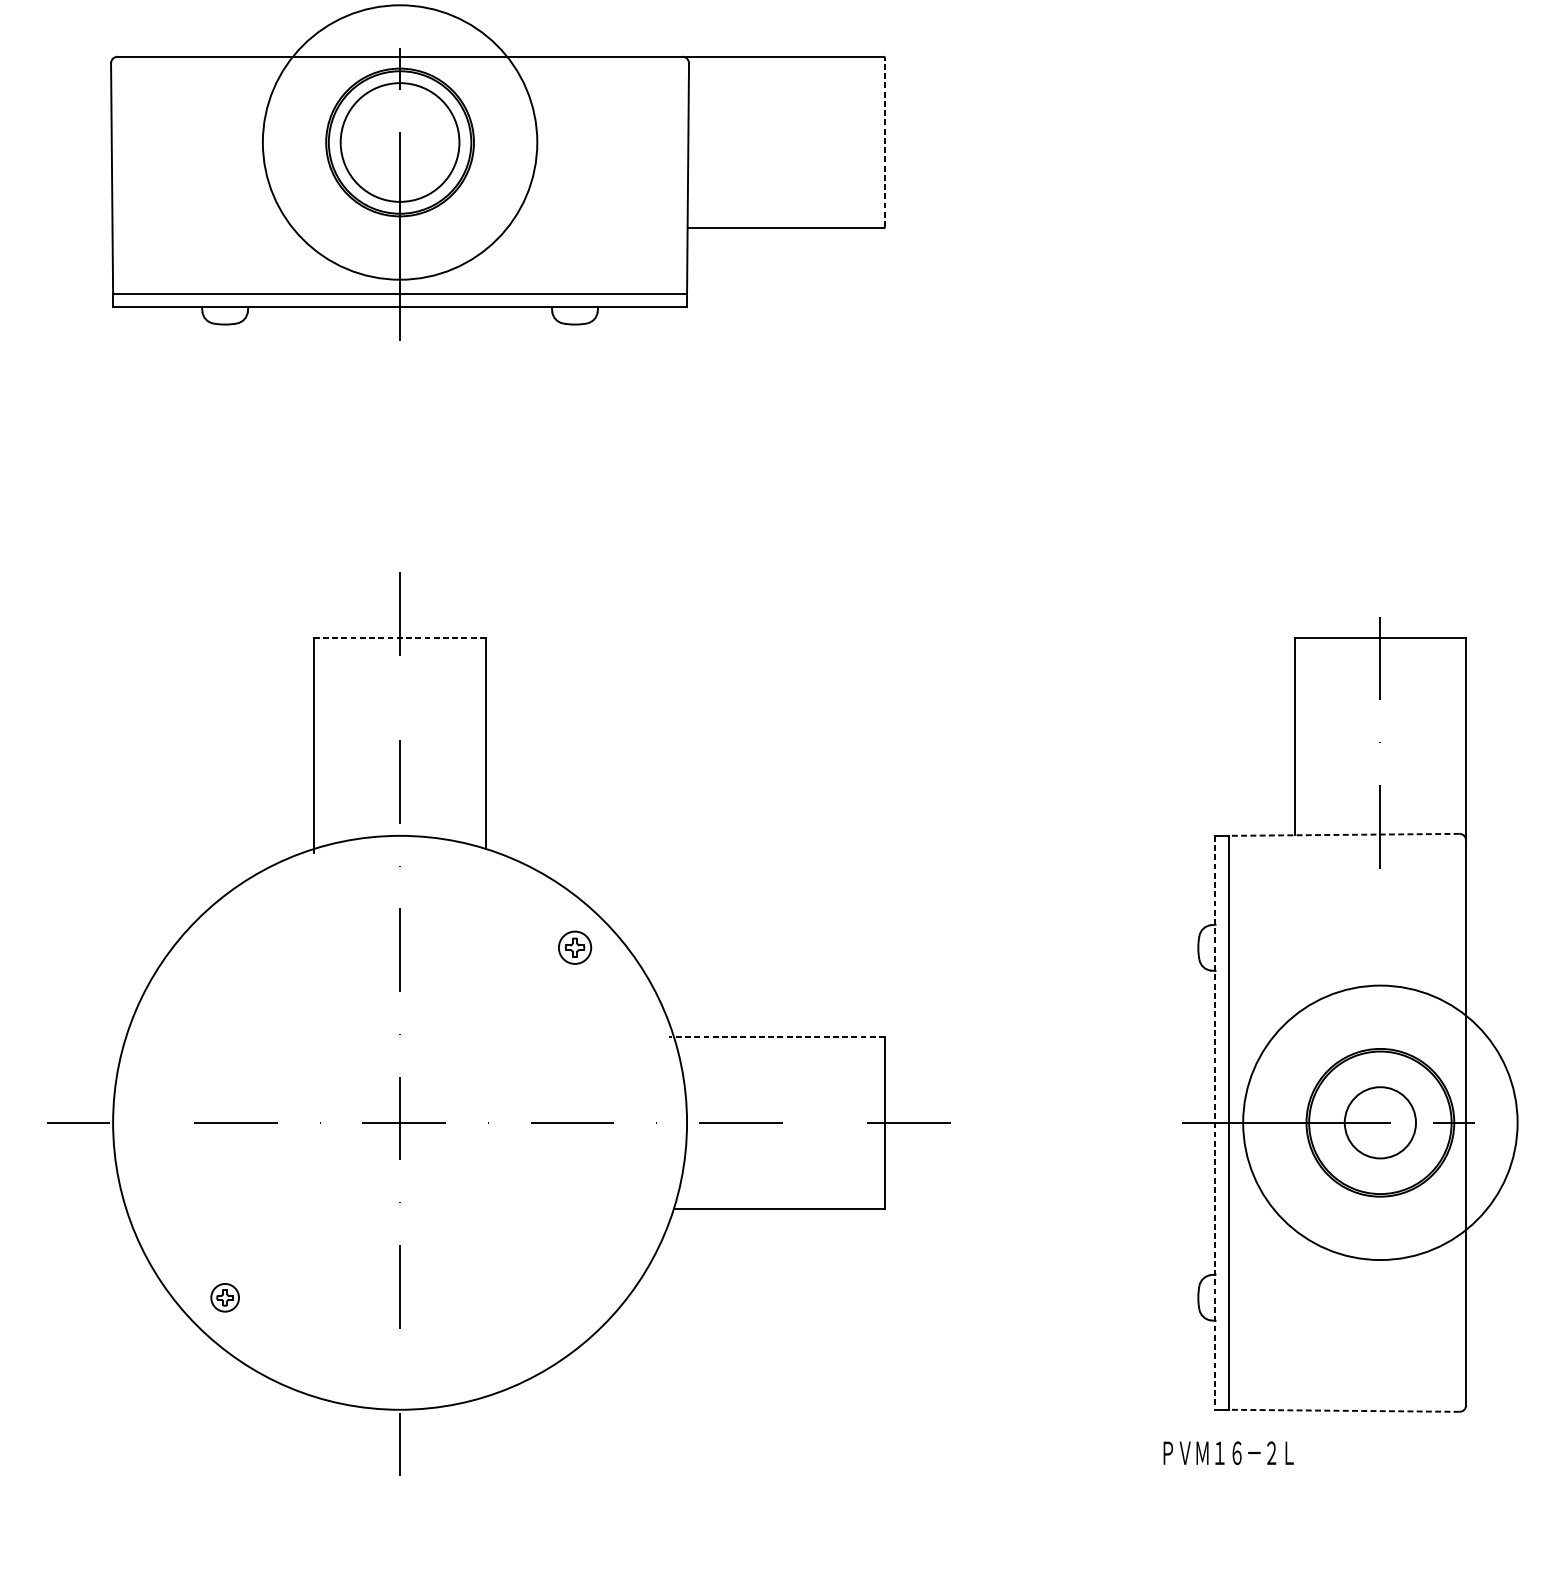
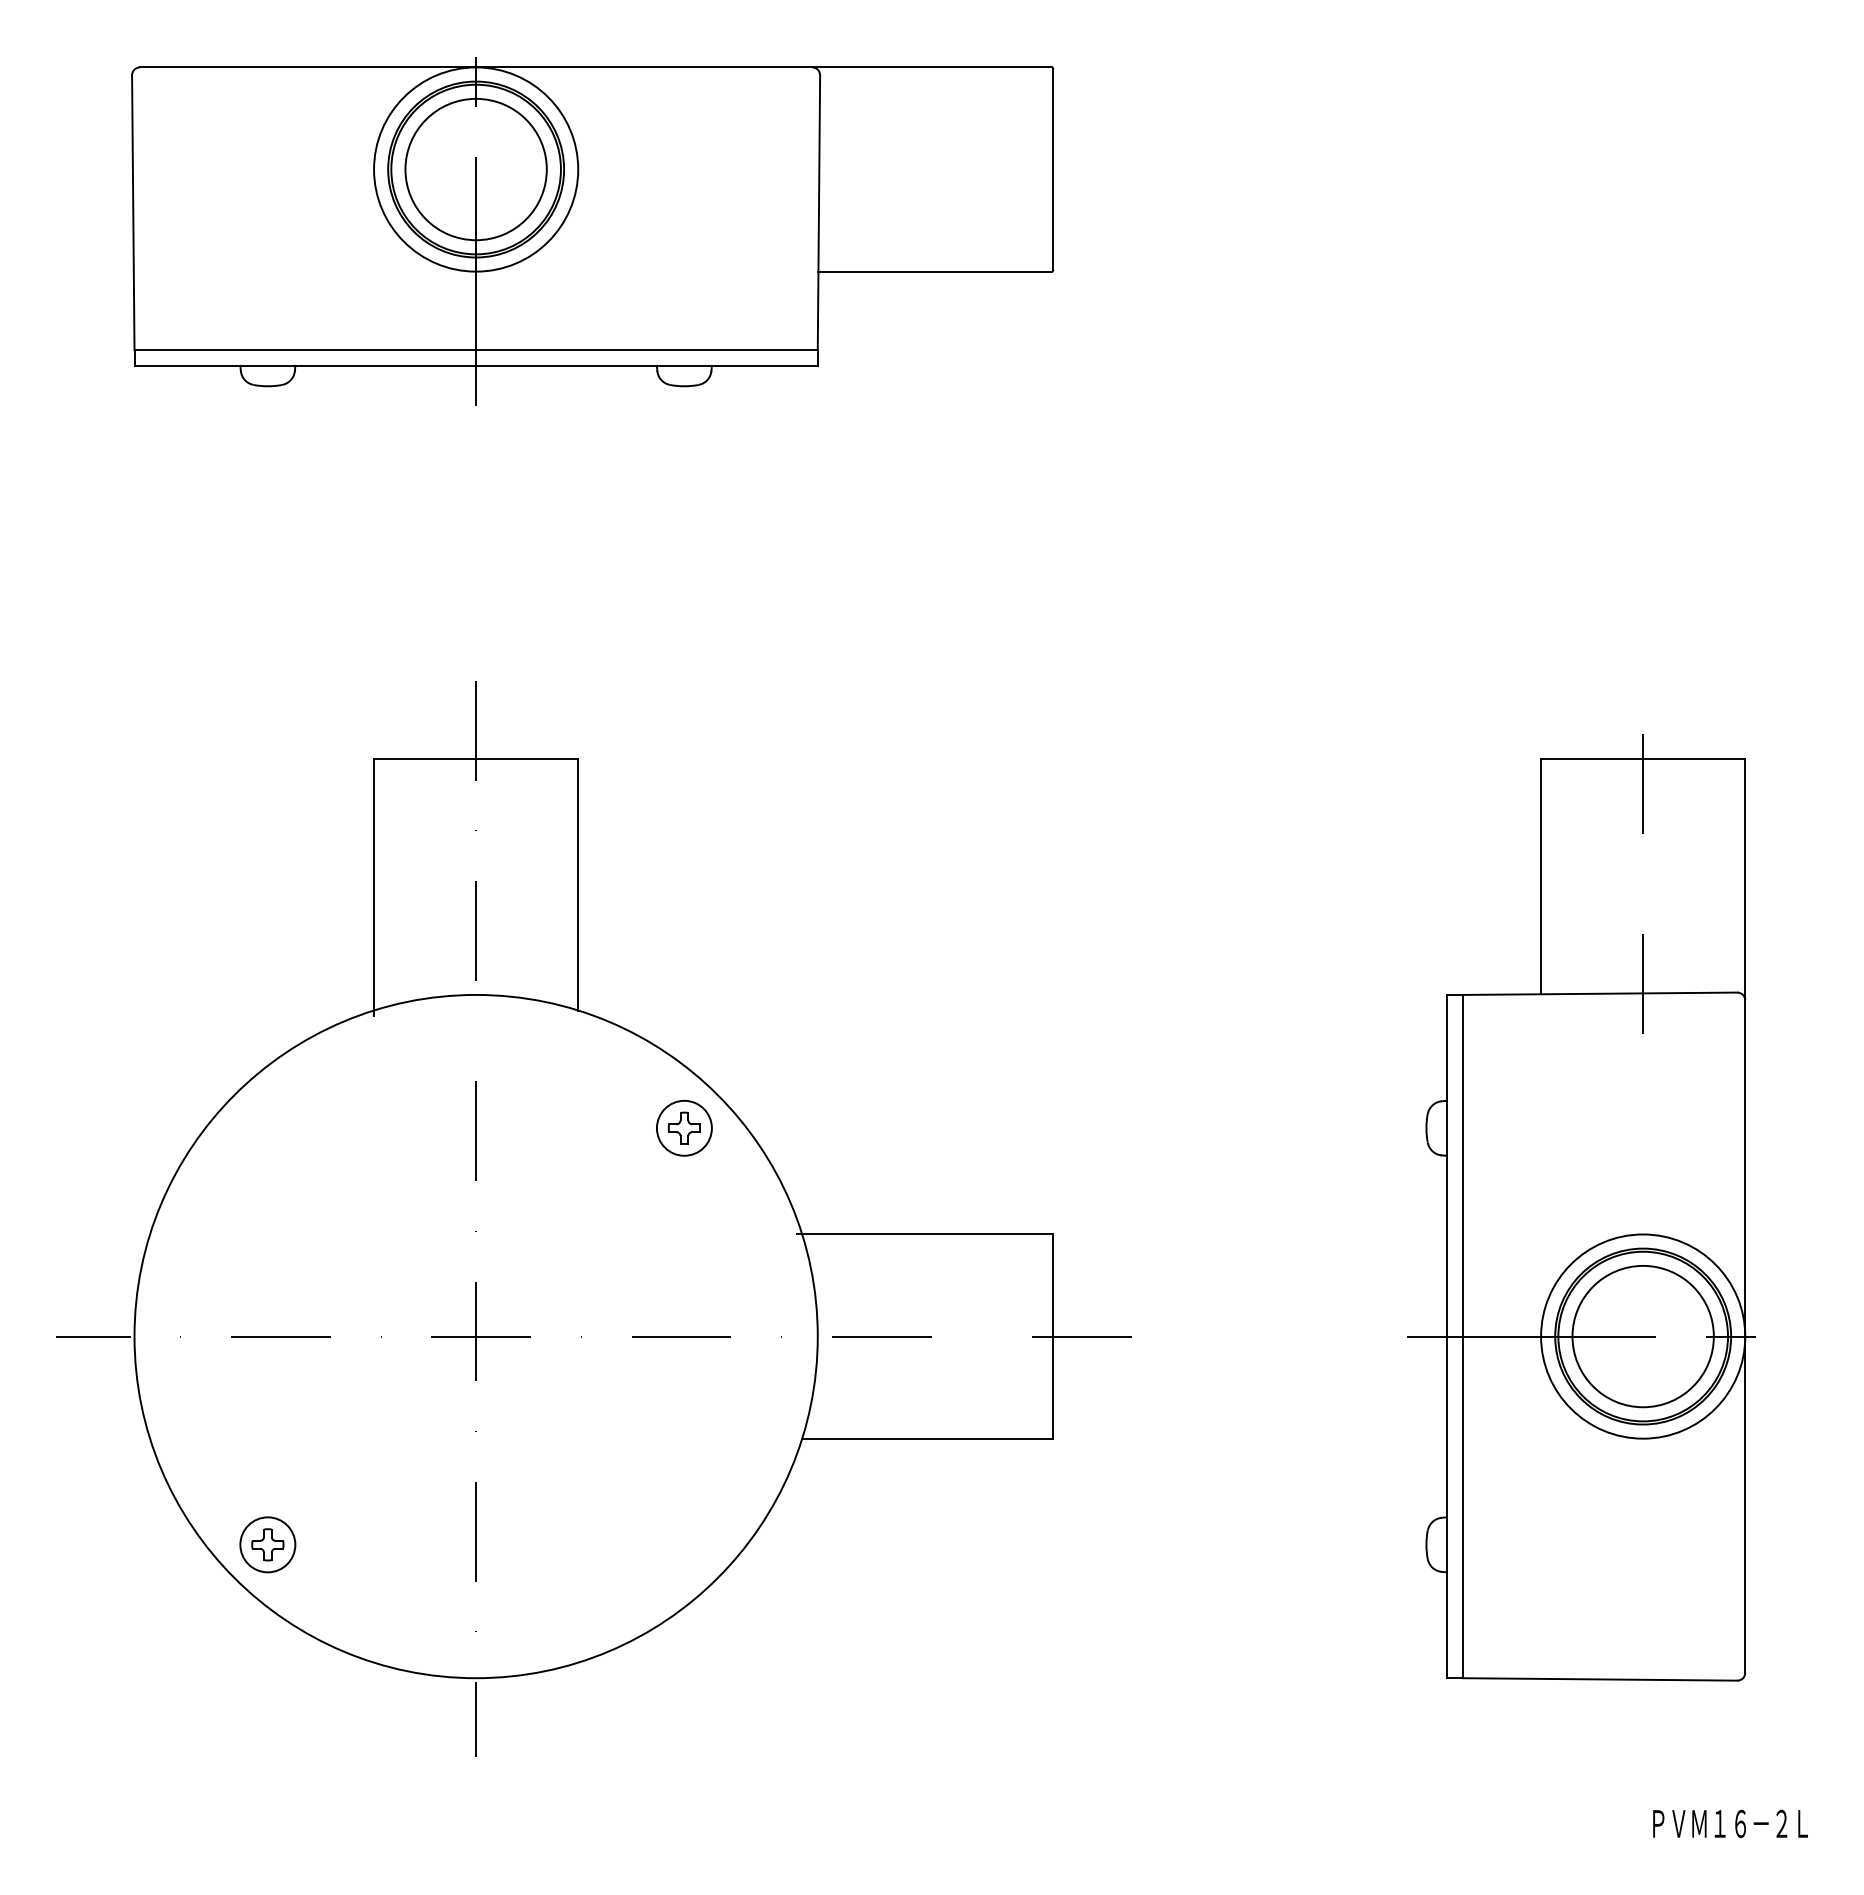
circle: (400, 142) -> (476, 169), size x0.62
line: (885, 142) -> (1053, 169), dashed -> solid
line: (399, 638) -> (475, 759), dashed -> solid
line: (1343, 834) -> (1599, 993), dashed -> solid
part: (575, 947) -> (684, 1127), size x1.43
line: (776, 1037) -> (924, 1234), dashed -> solid
line: (1215, 1122) -> (1446, 1336), dashed -> solid
circle: (1379, 1122) -> (1642, 1336), size x1.67
circle: (1380, 1122) -> (1643, 1336), size x0.62
part: (224, 1297) -> (267, 1544), size x1.67
line: (1343, 1410) -> (1599, 1679), dashed -> solid
text: (1228, 1452) -> (1730, 1823), moved

